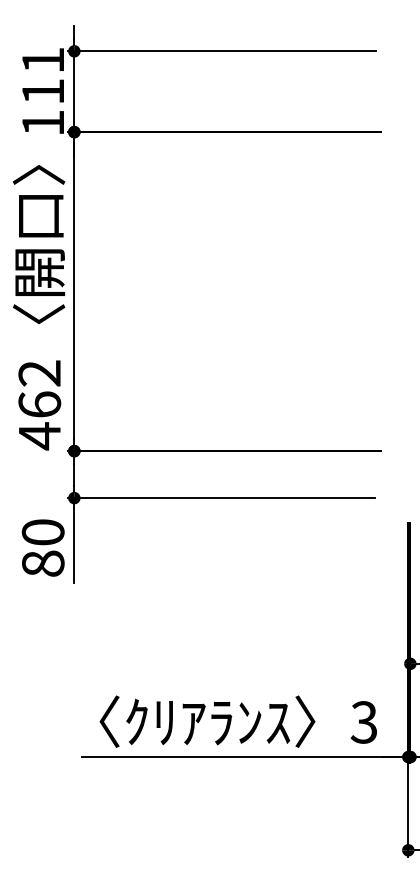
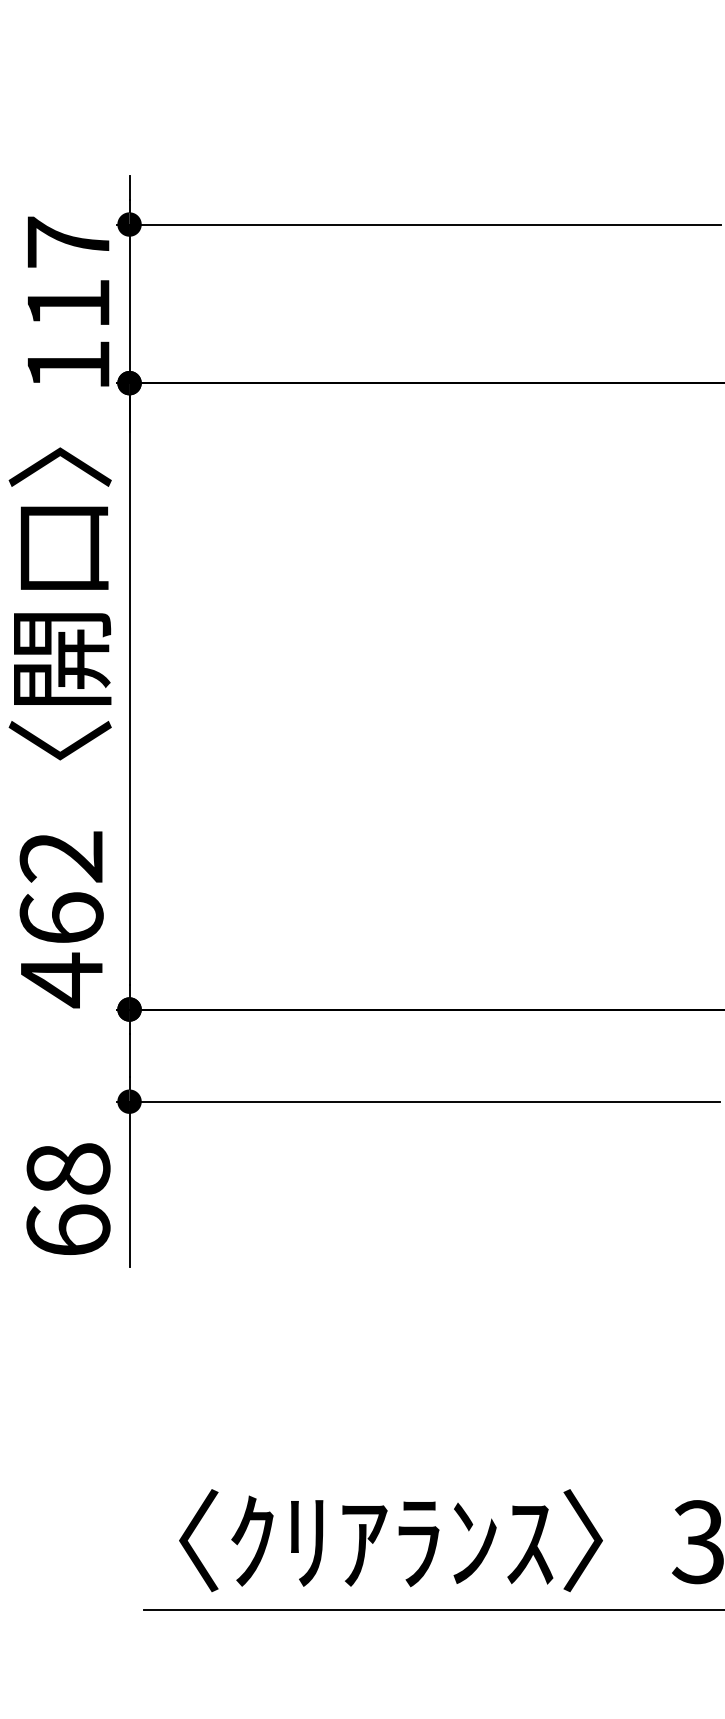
text: (42, 60) -> (67, 242), 111 -> 117
text: (42, 547) -> (67, 1198), 80 -> 68

